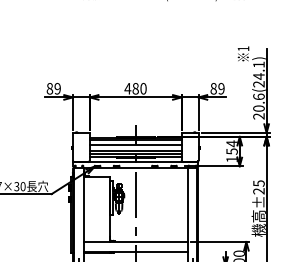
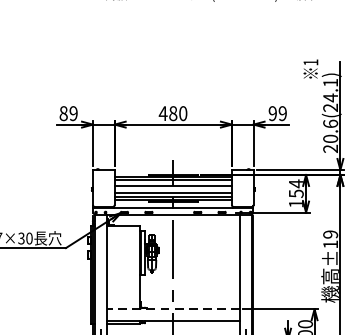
text: (213, 88) -> (272, 113), 89 -> 99
text: (258, 187) -> (330, 239), ±25 -> ±19
line: (135, 241) -> (172, 308), solid -> dashed

